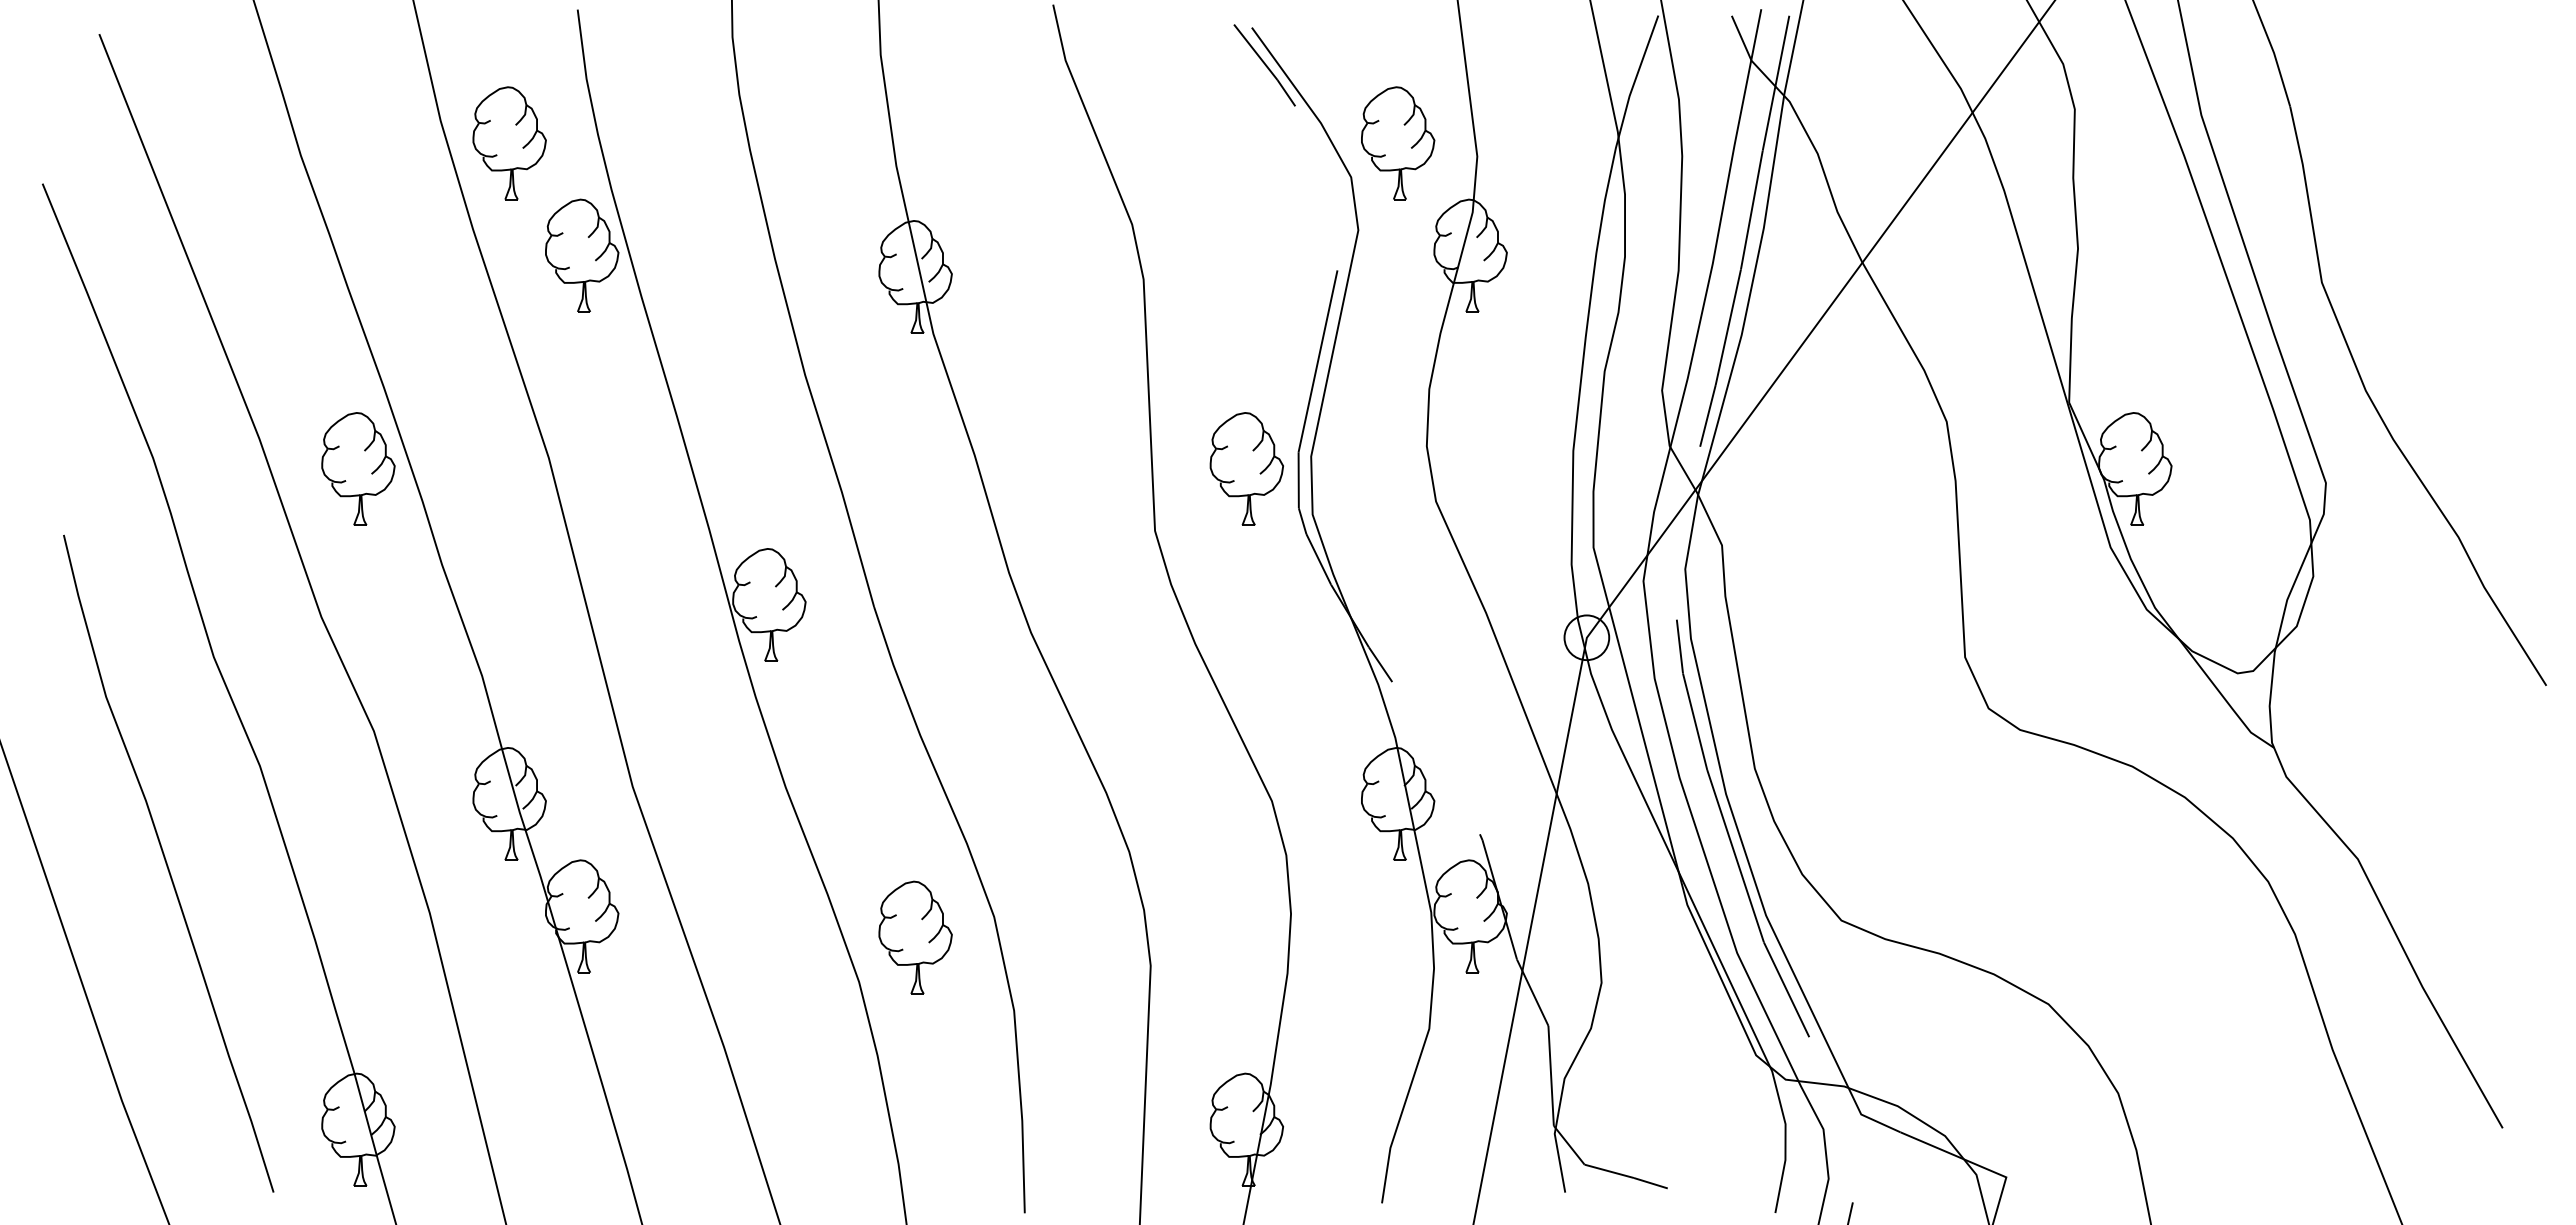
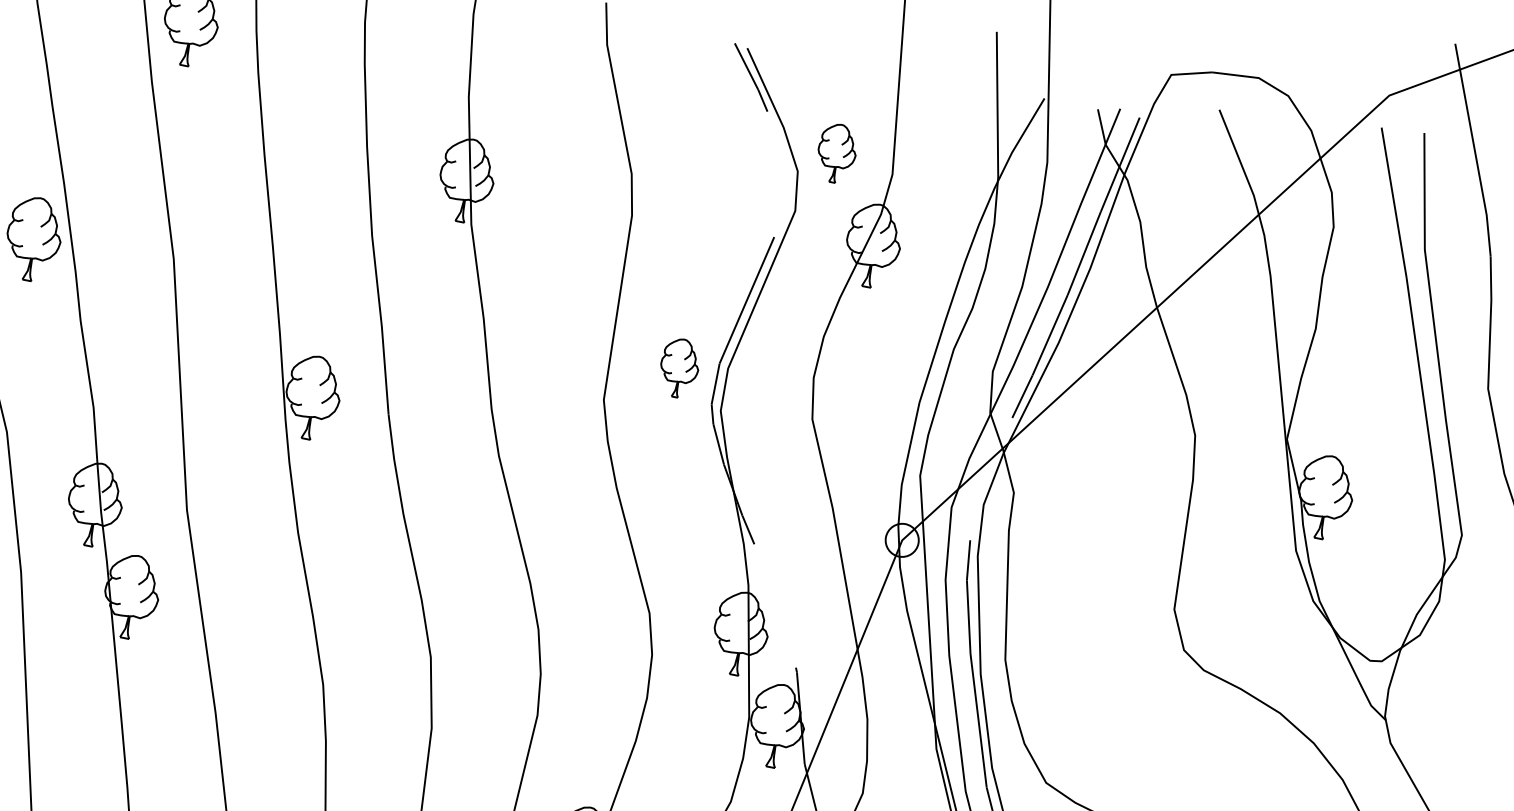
part: (1398, 143) -> (837, 153), size x0.7
part: (582, 255) -> (227, 116), removed
part: (1246, 468) -> (679, 367), size x0.7
part: (915, 937) -> (370, 660), removed

